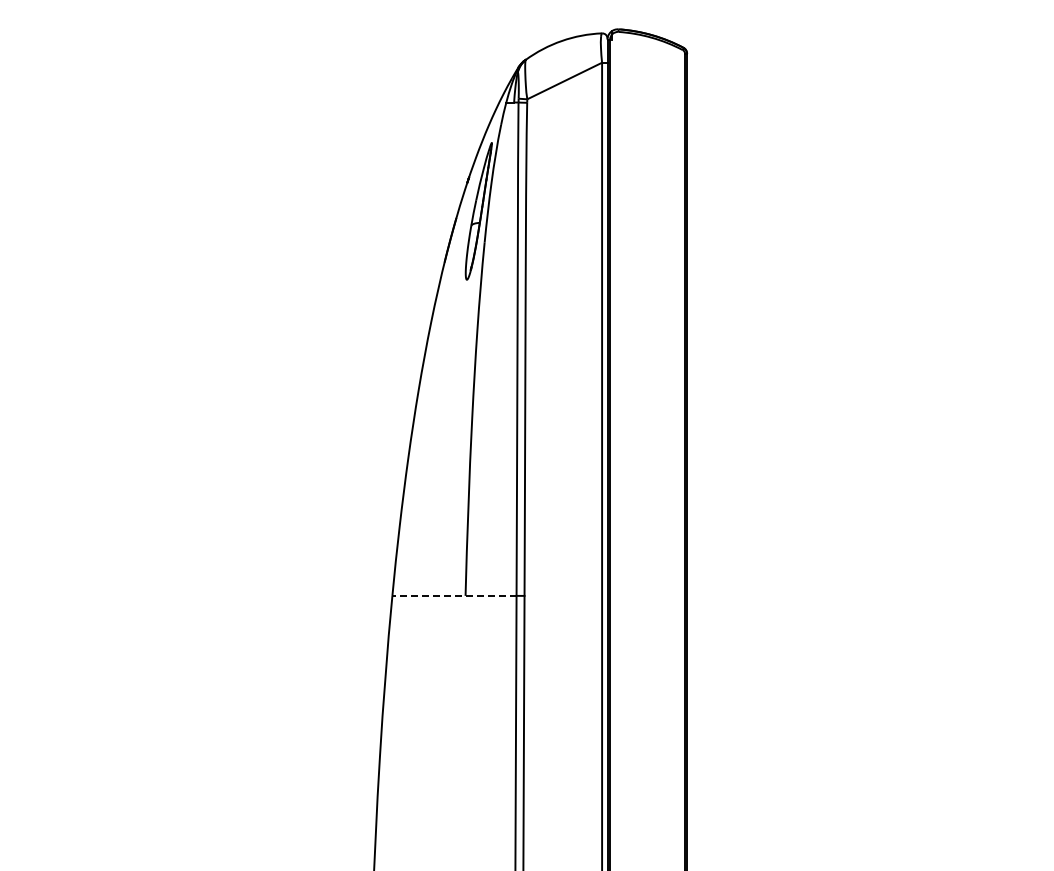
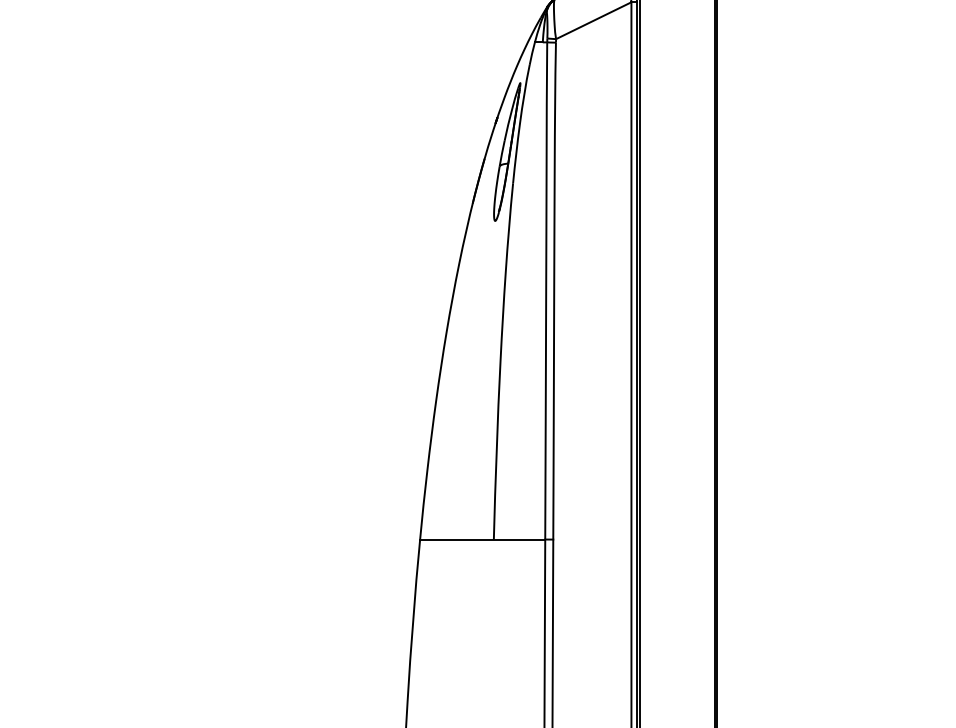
line: (453, 595) -> (481, 539), dashed -> solid

